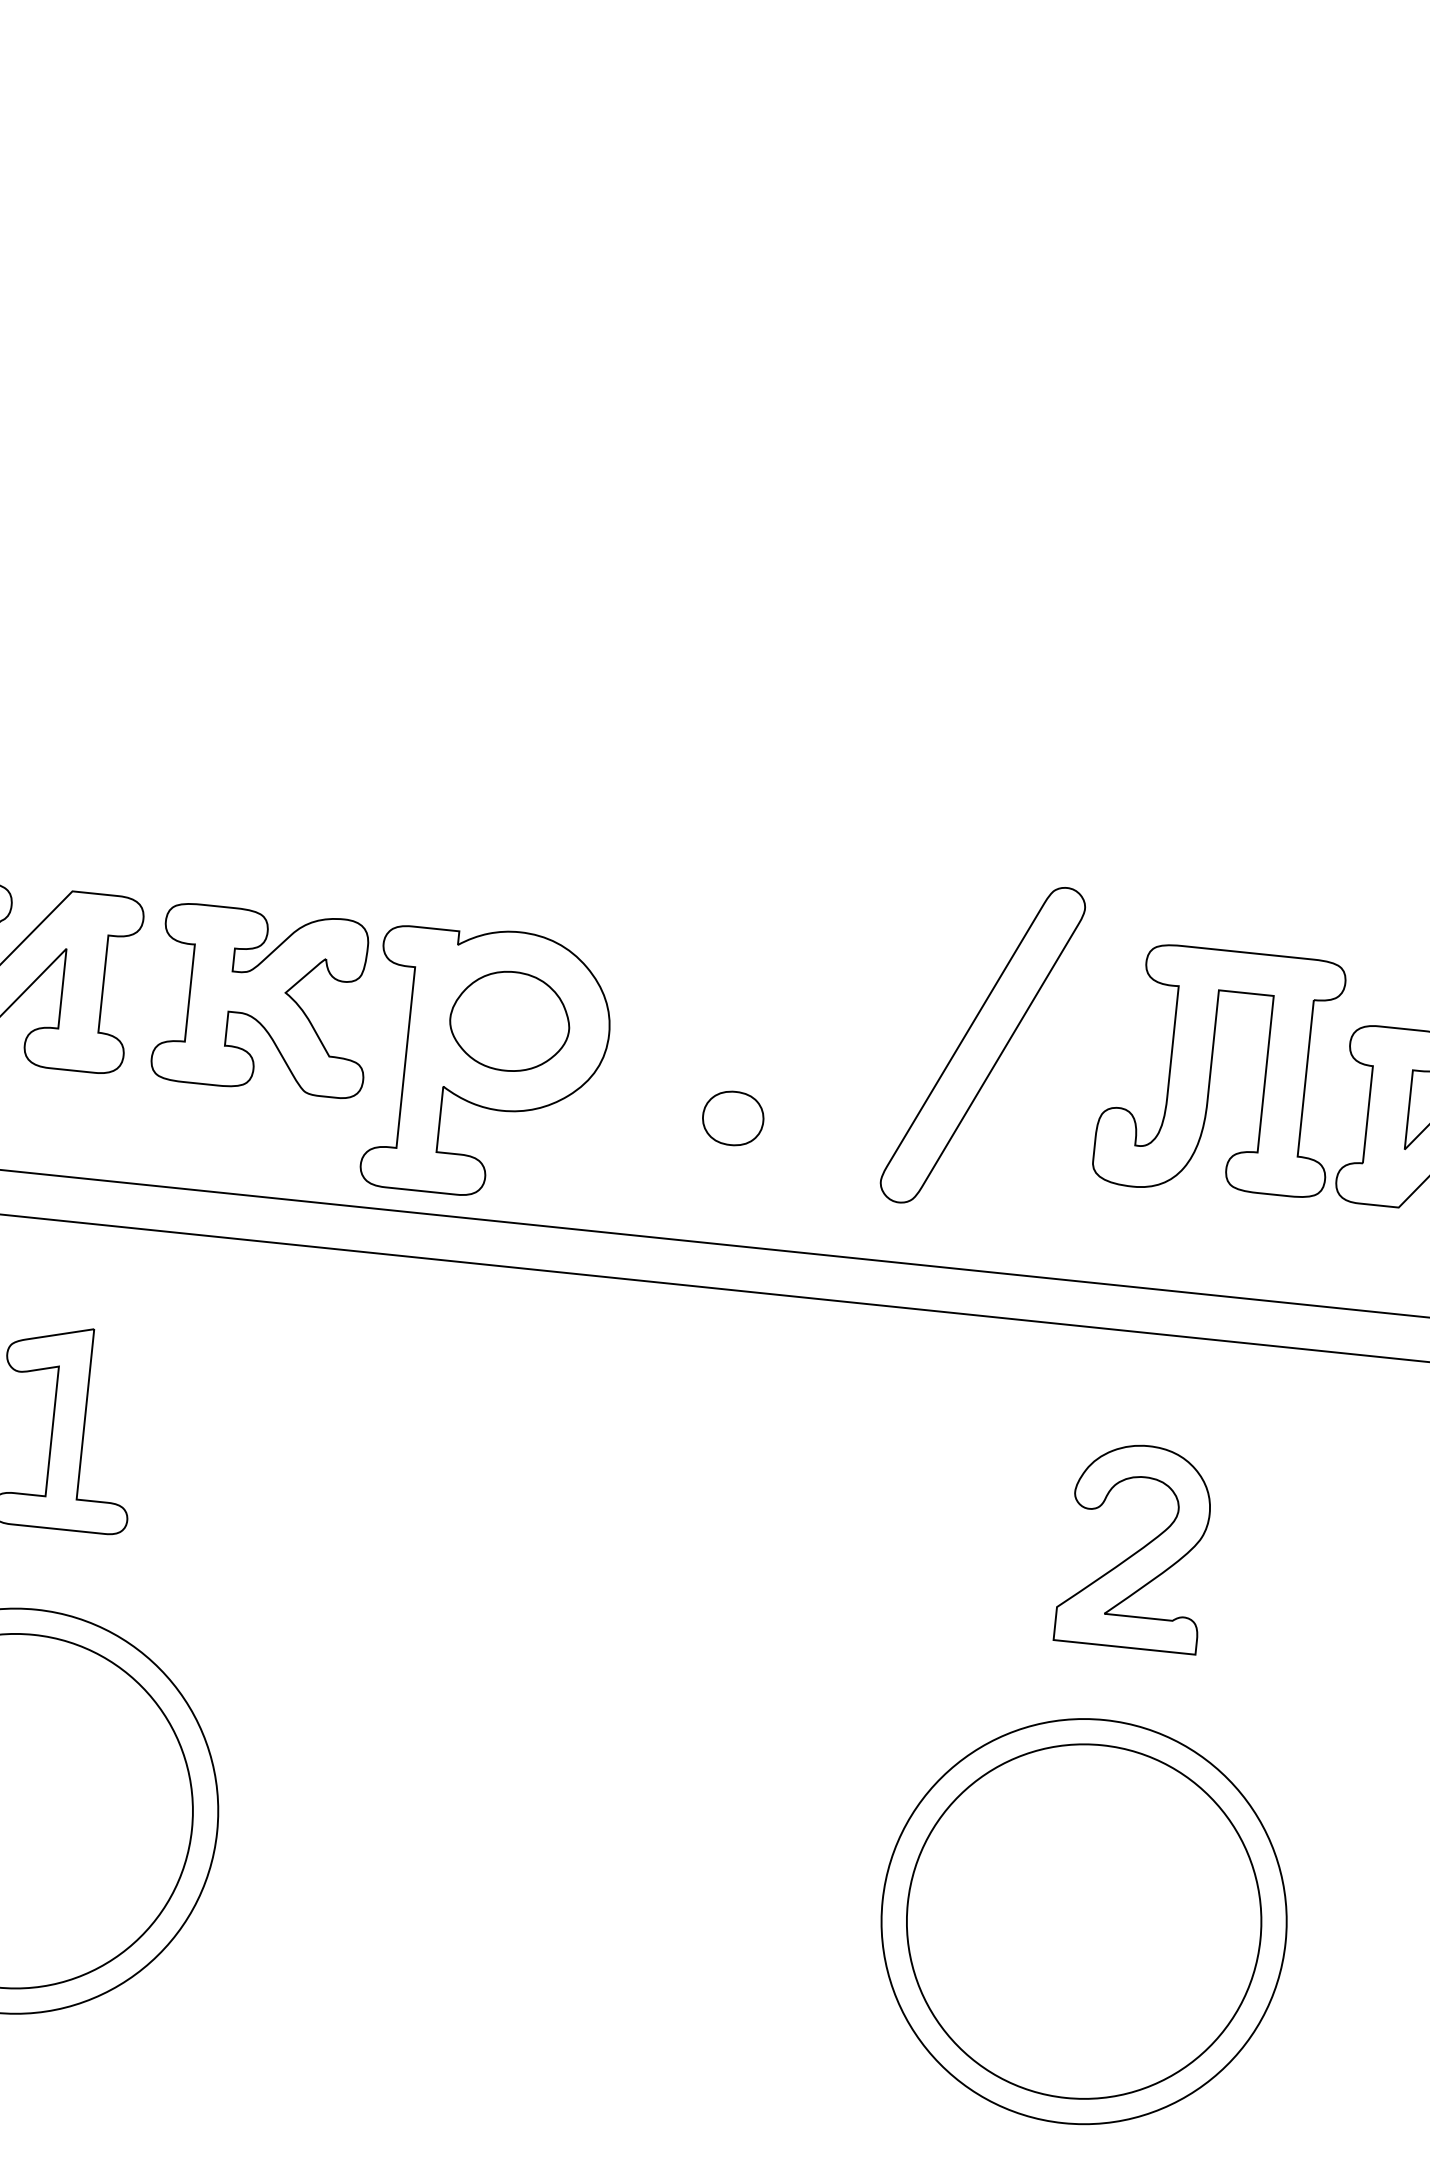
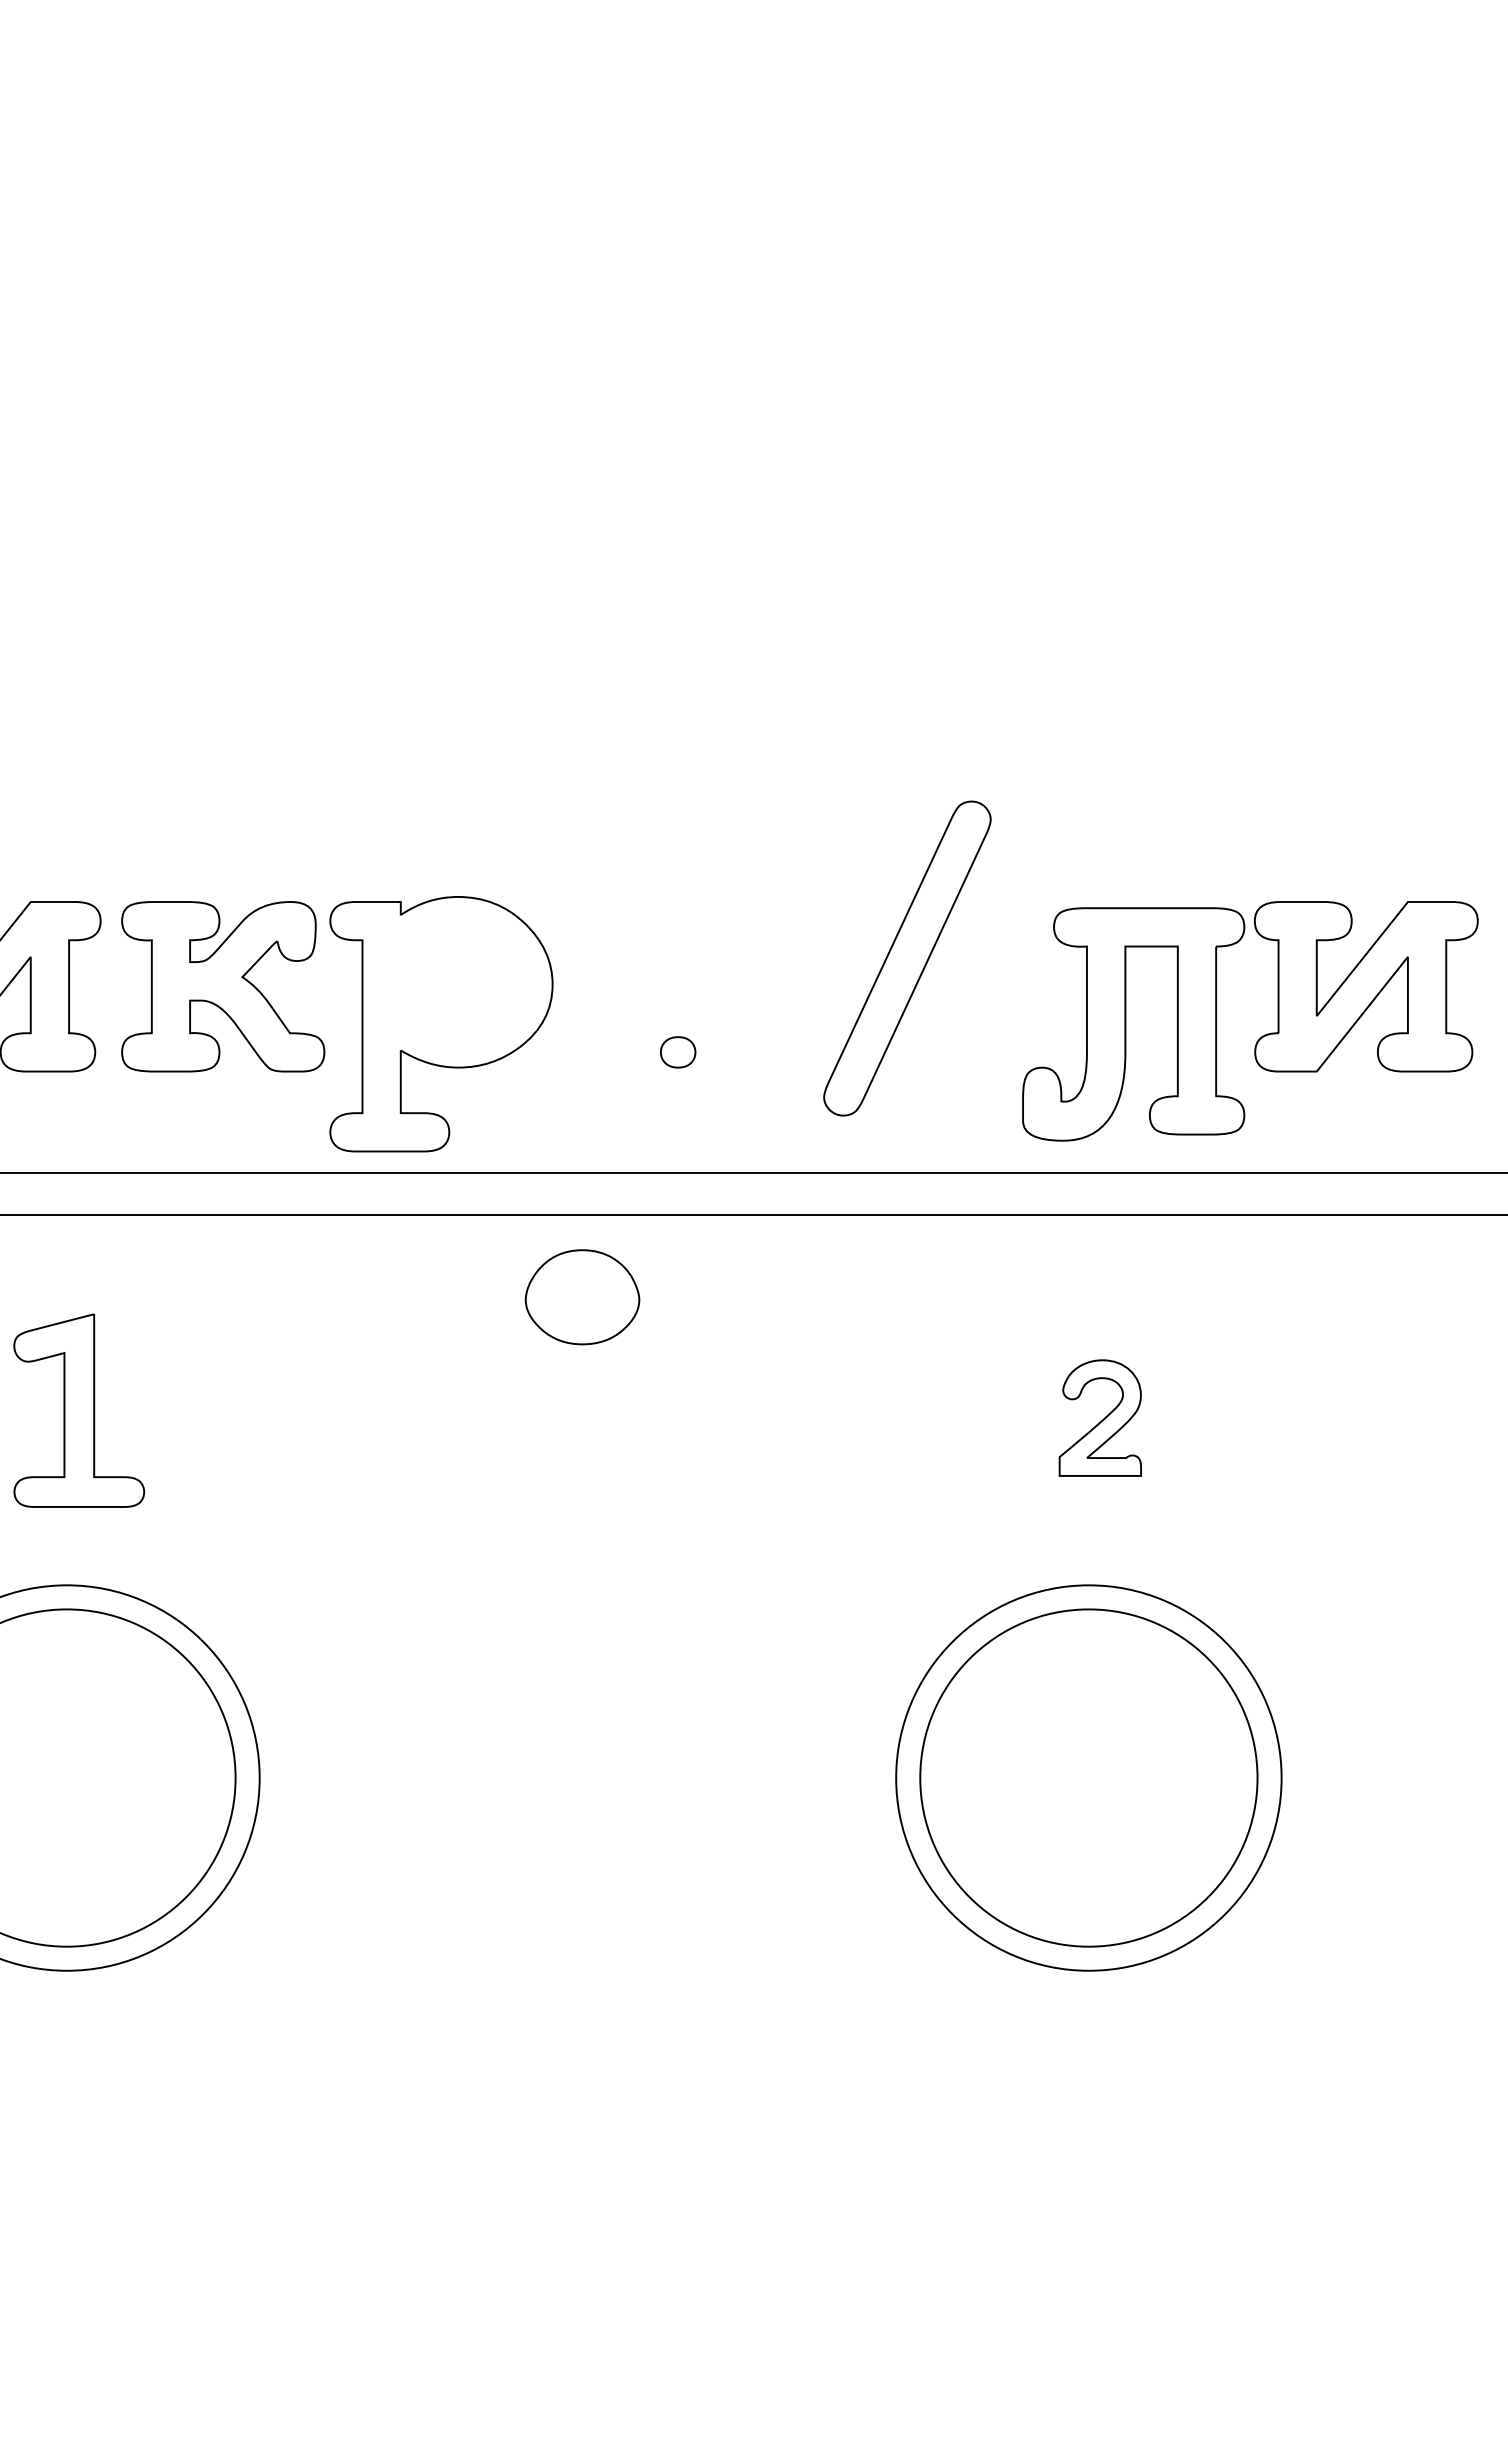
part: (509, 1021) -> (582, 1297), moved
part: (1211, 1071) -> (1126, 1024), moved
part: (732, 1118) -> (677, 1052), size x0.6
part: (1135, 1545) -> (1100, 1417), size x0.6

